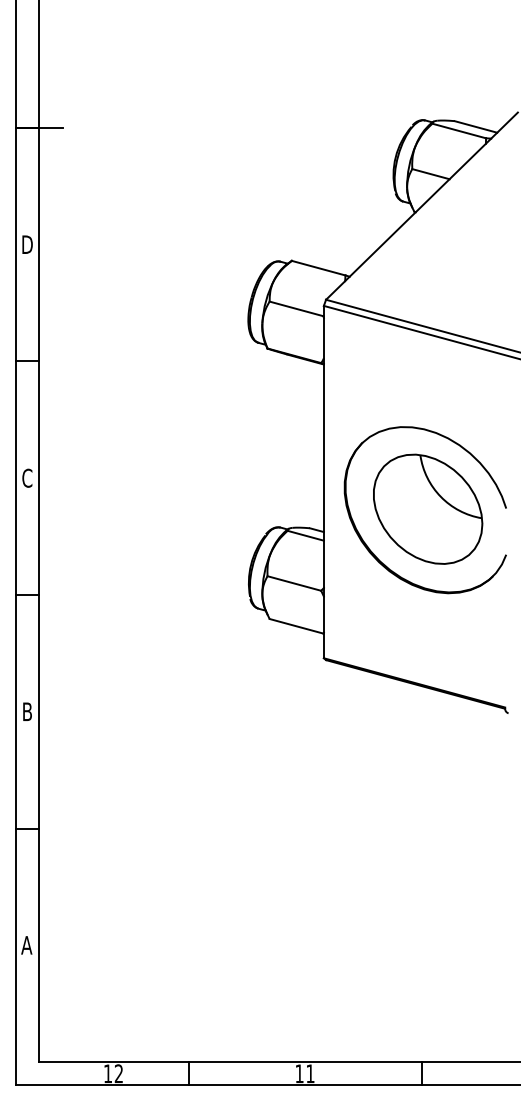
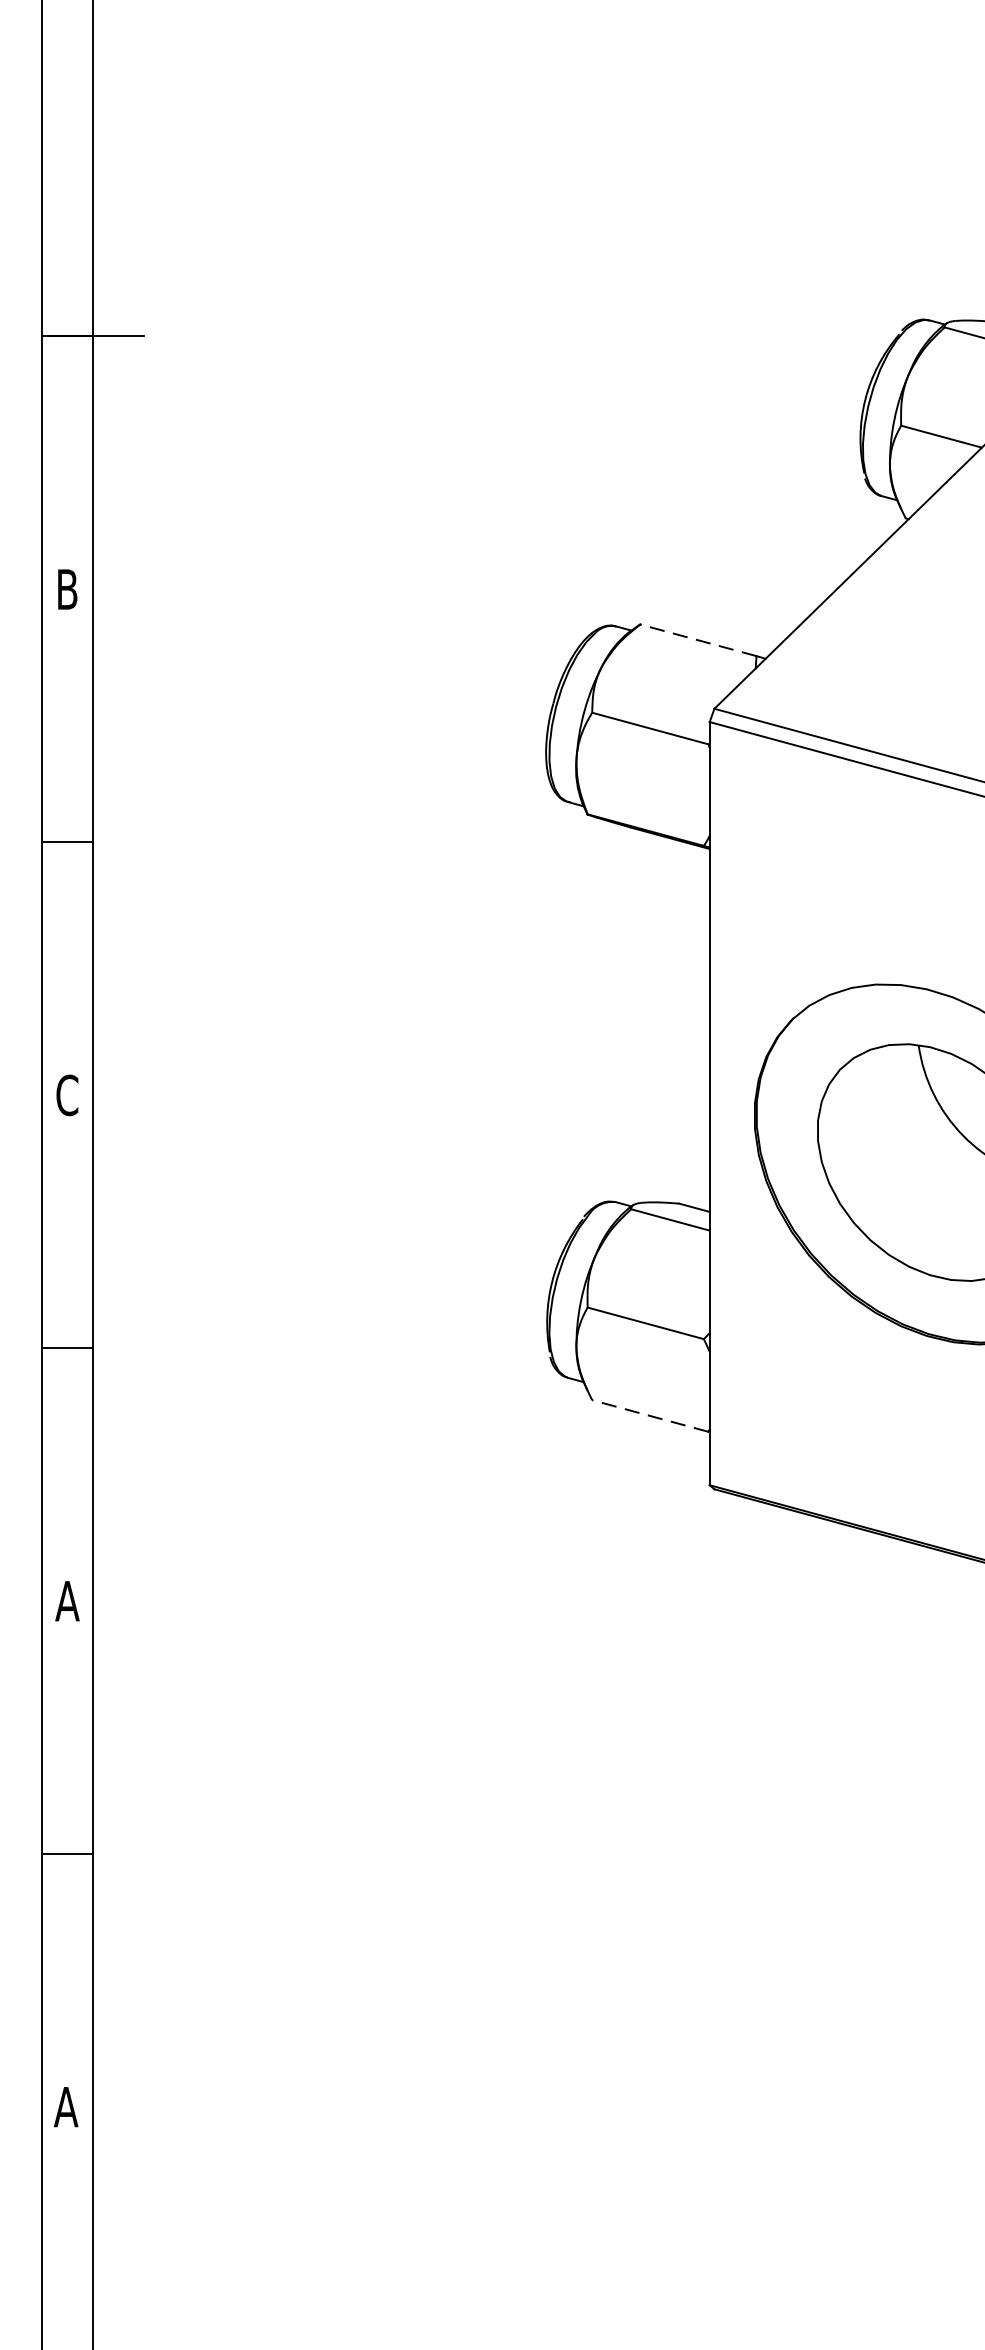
text: (27, 244) -> (67, 589), D -> B
line: (318, 268) -> (698, 641), solid -> dashed
line: (296, 626) -> (650, 1416), solid -> dashed
text: (26, 711) -> (65, 1600), B -> A

